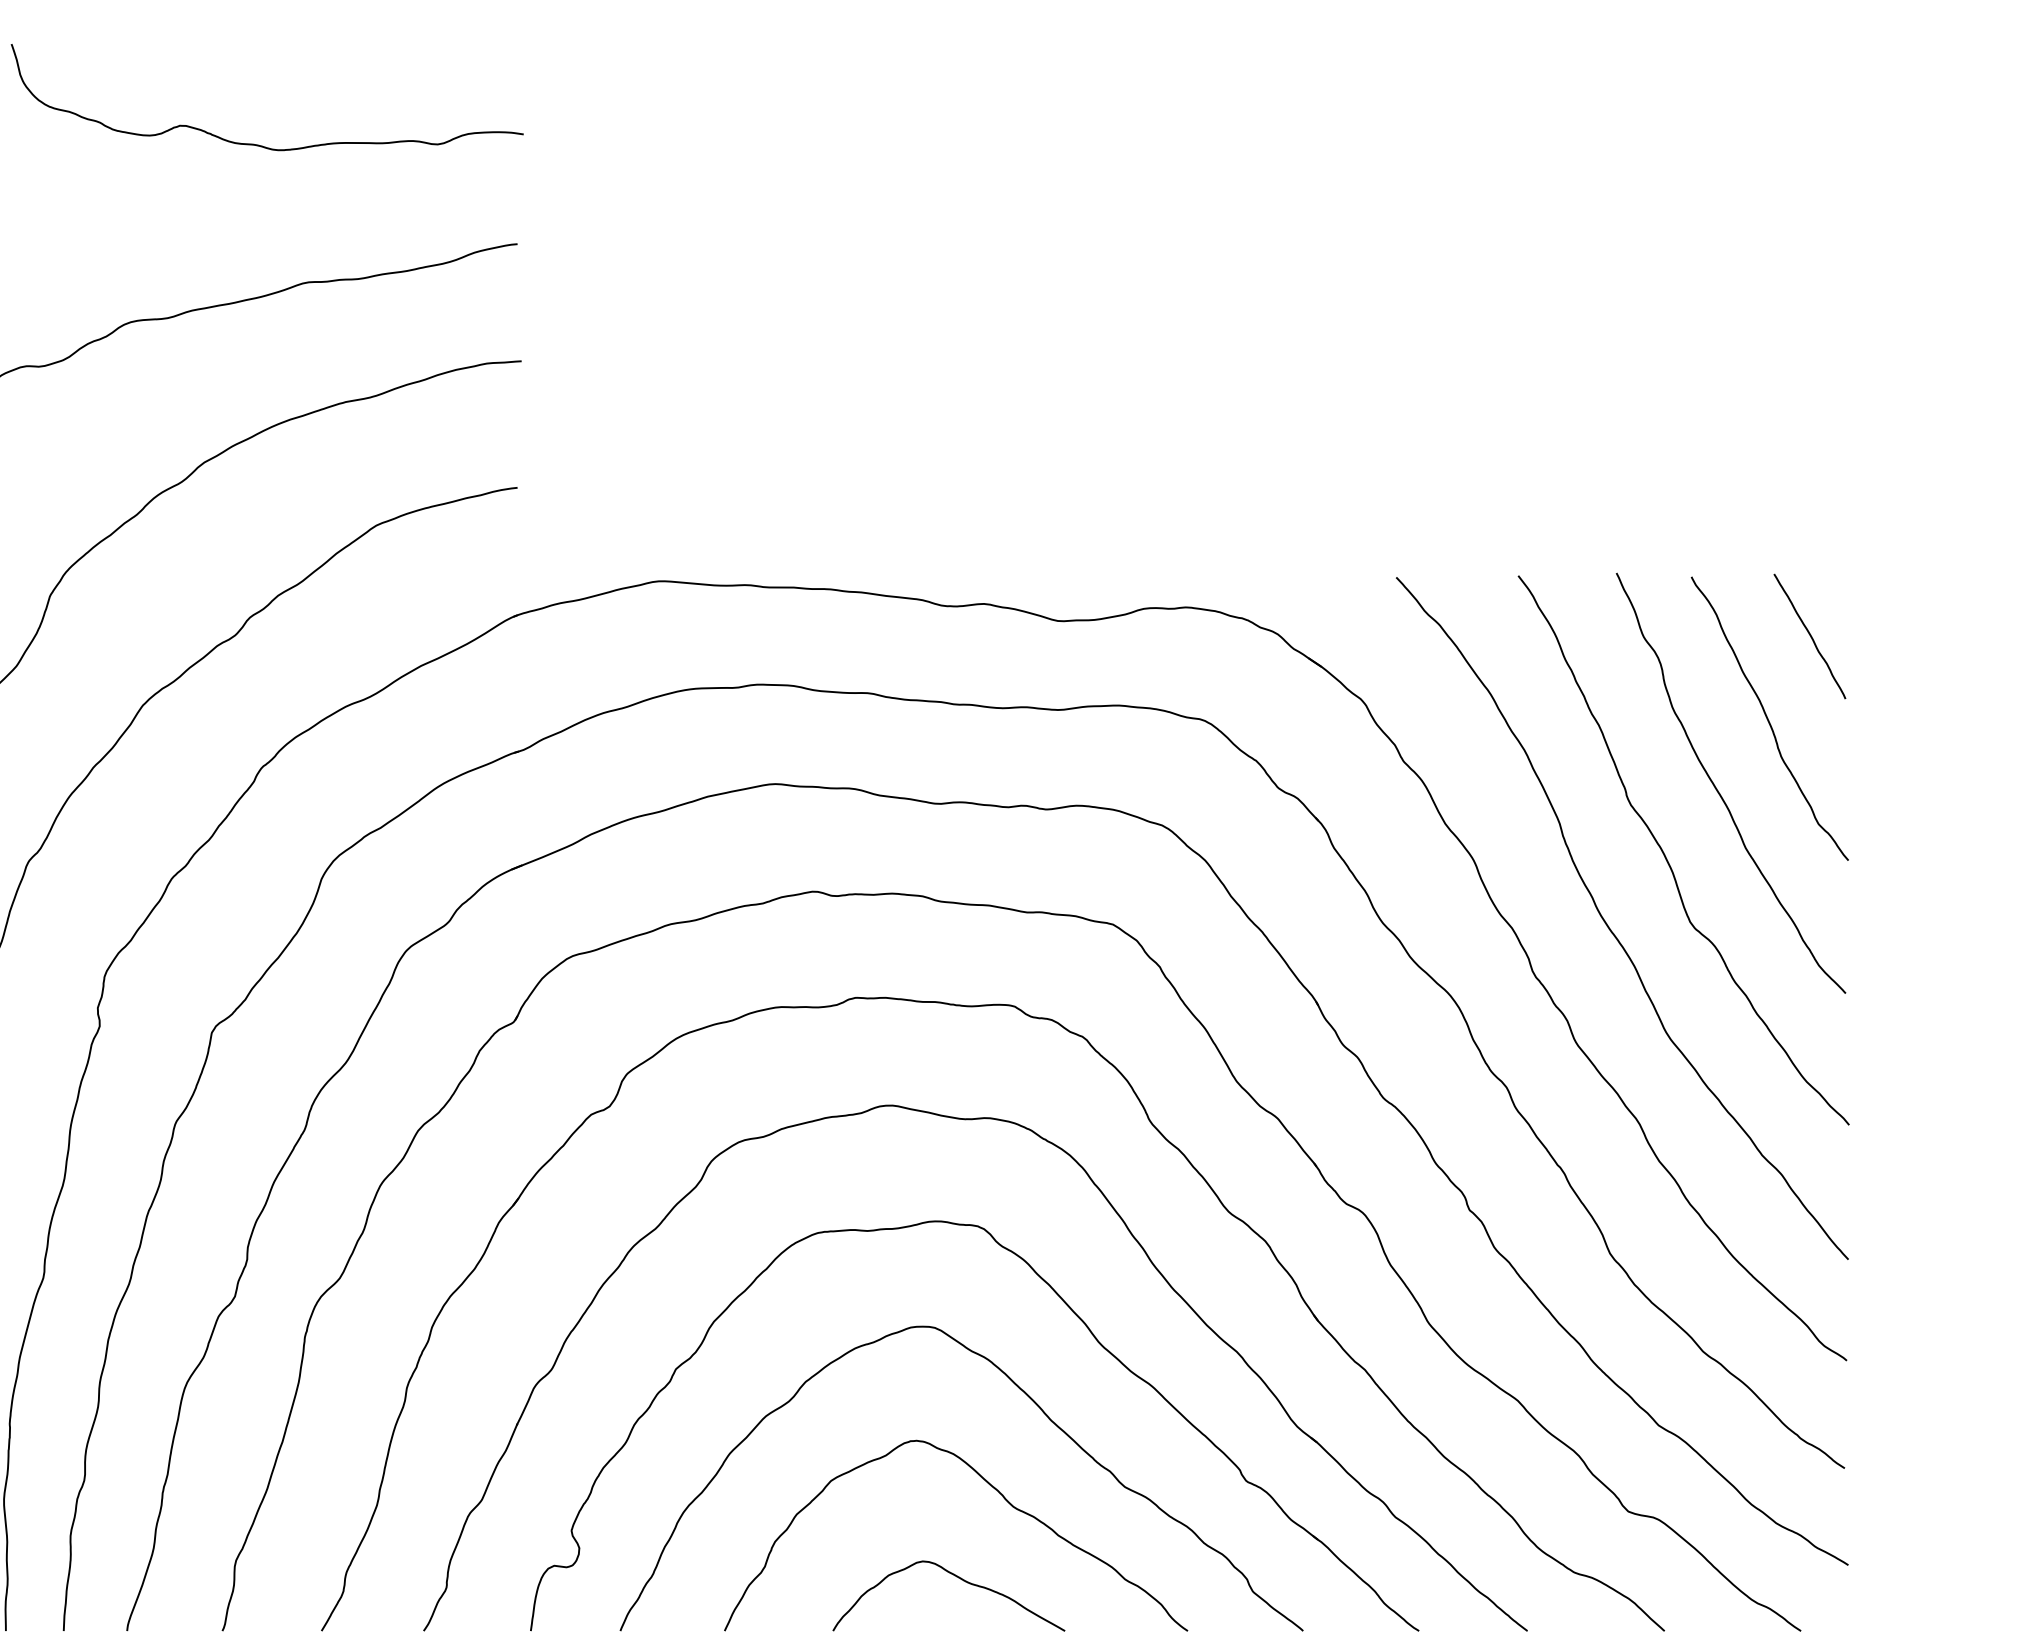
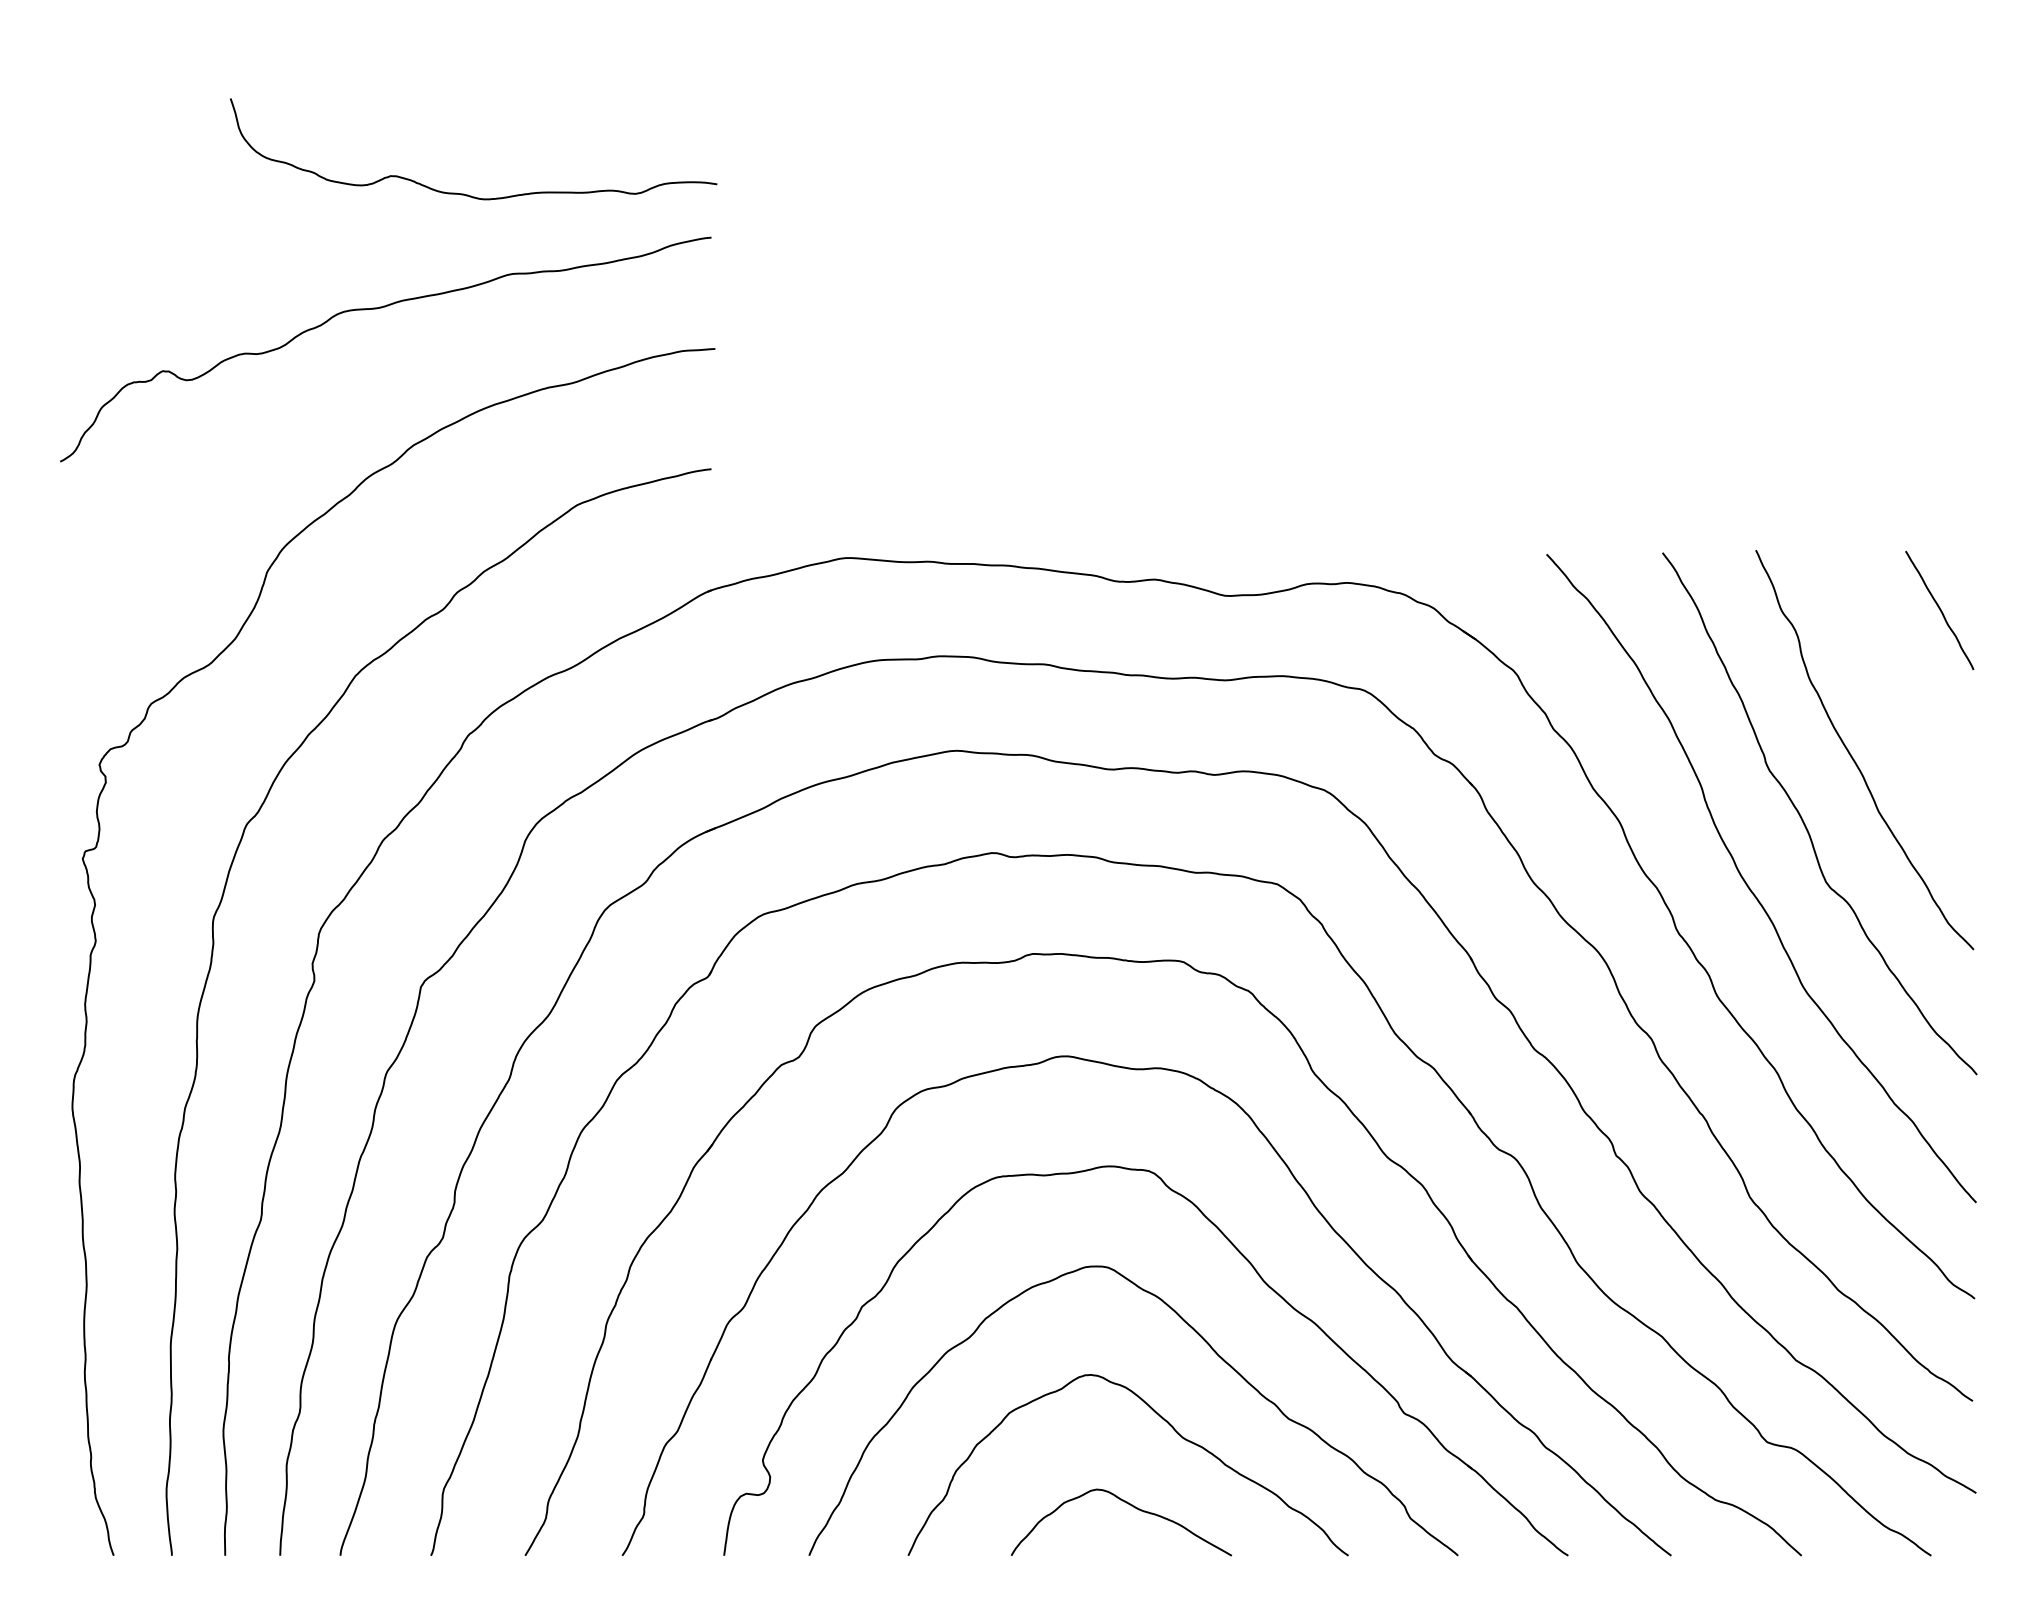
curve: (257, 144) -> (464, 193), moved
curve: (1768, 718) -> (1900, 688), removed

